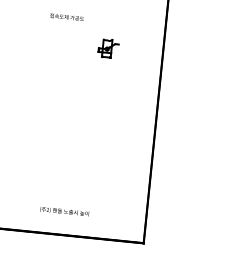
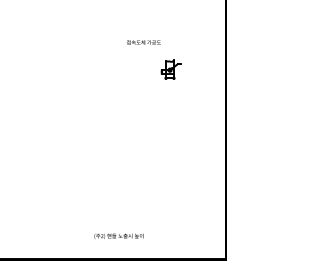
text: (66, 17) -> (143, 42), moved
text: (64, 210) -> (118, 235), moved

